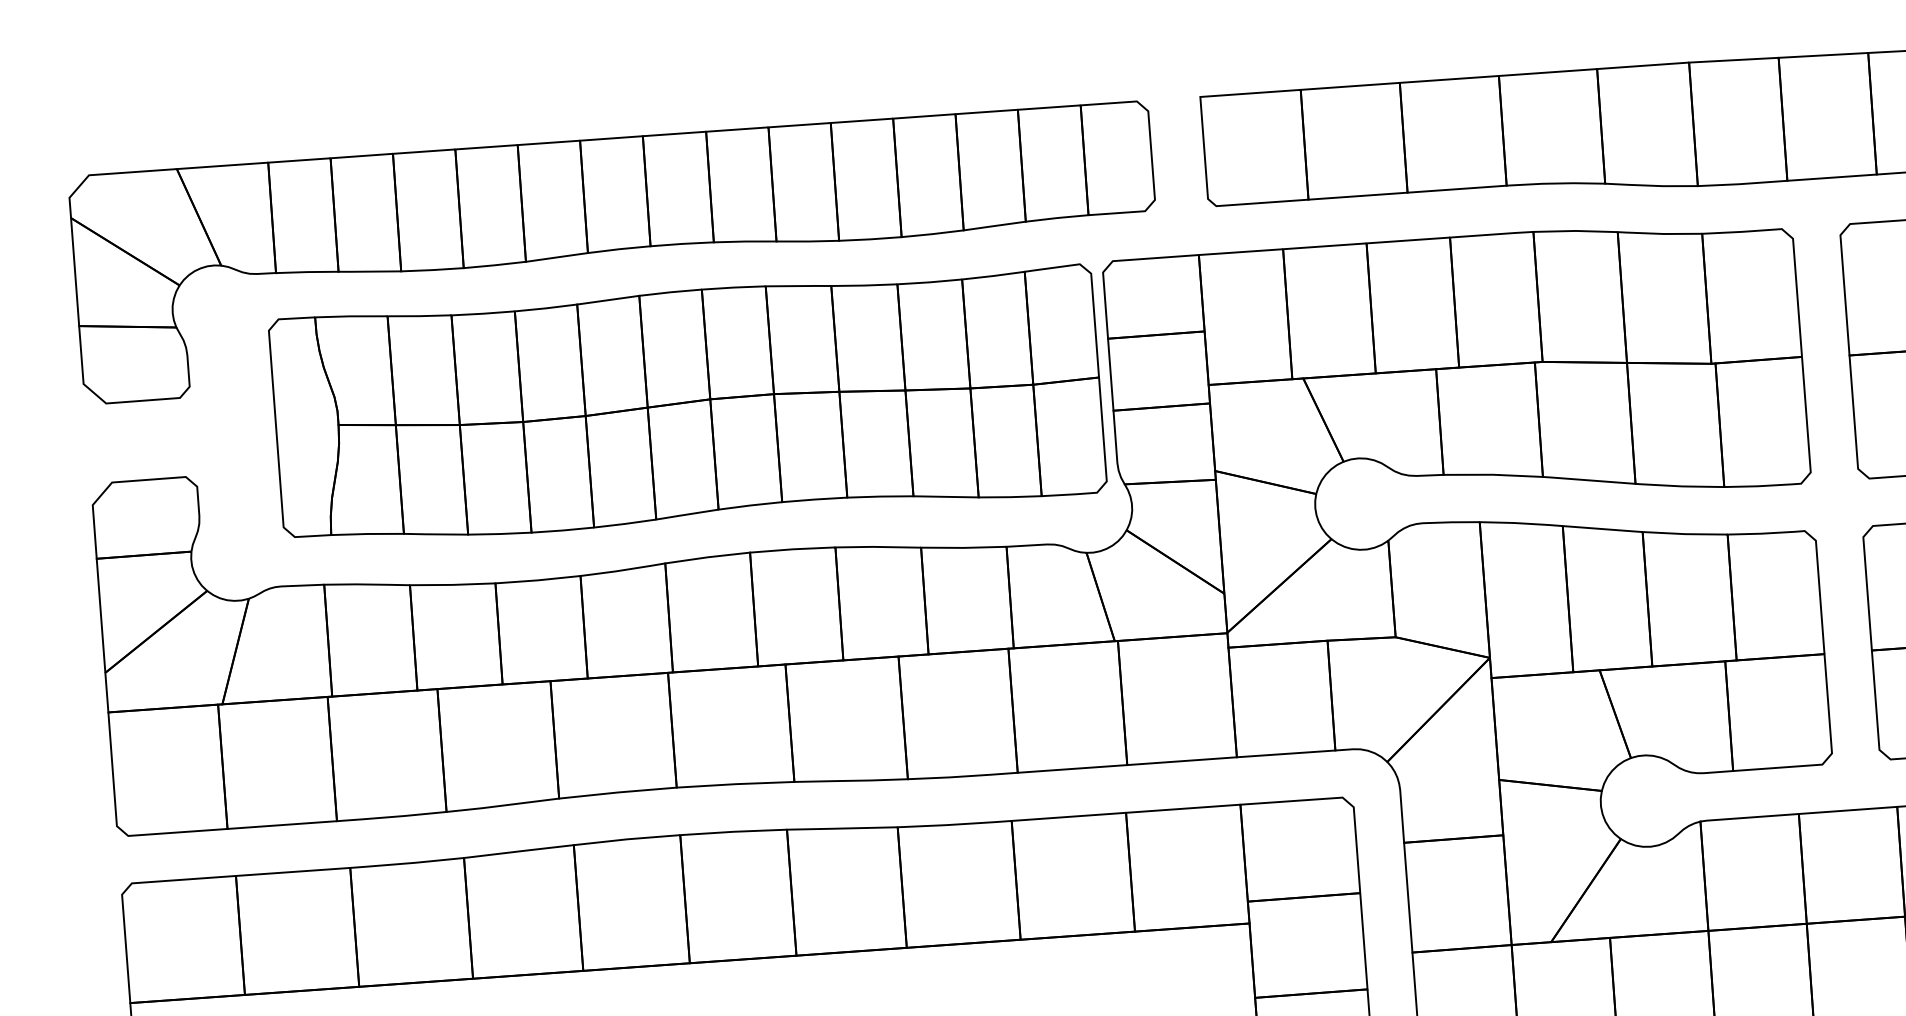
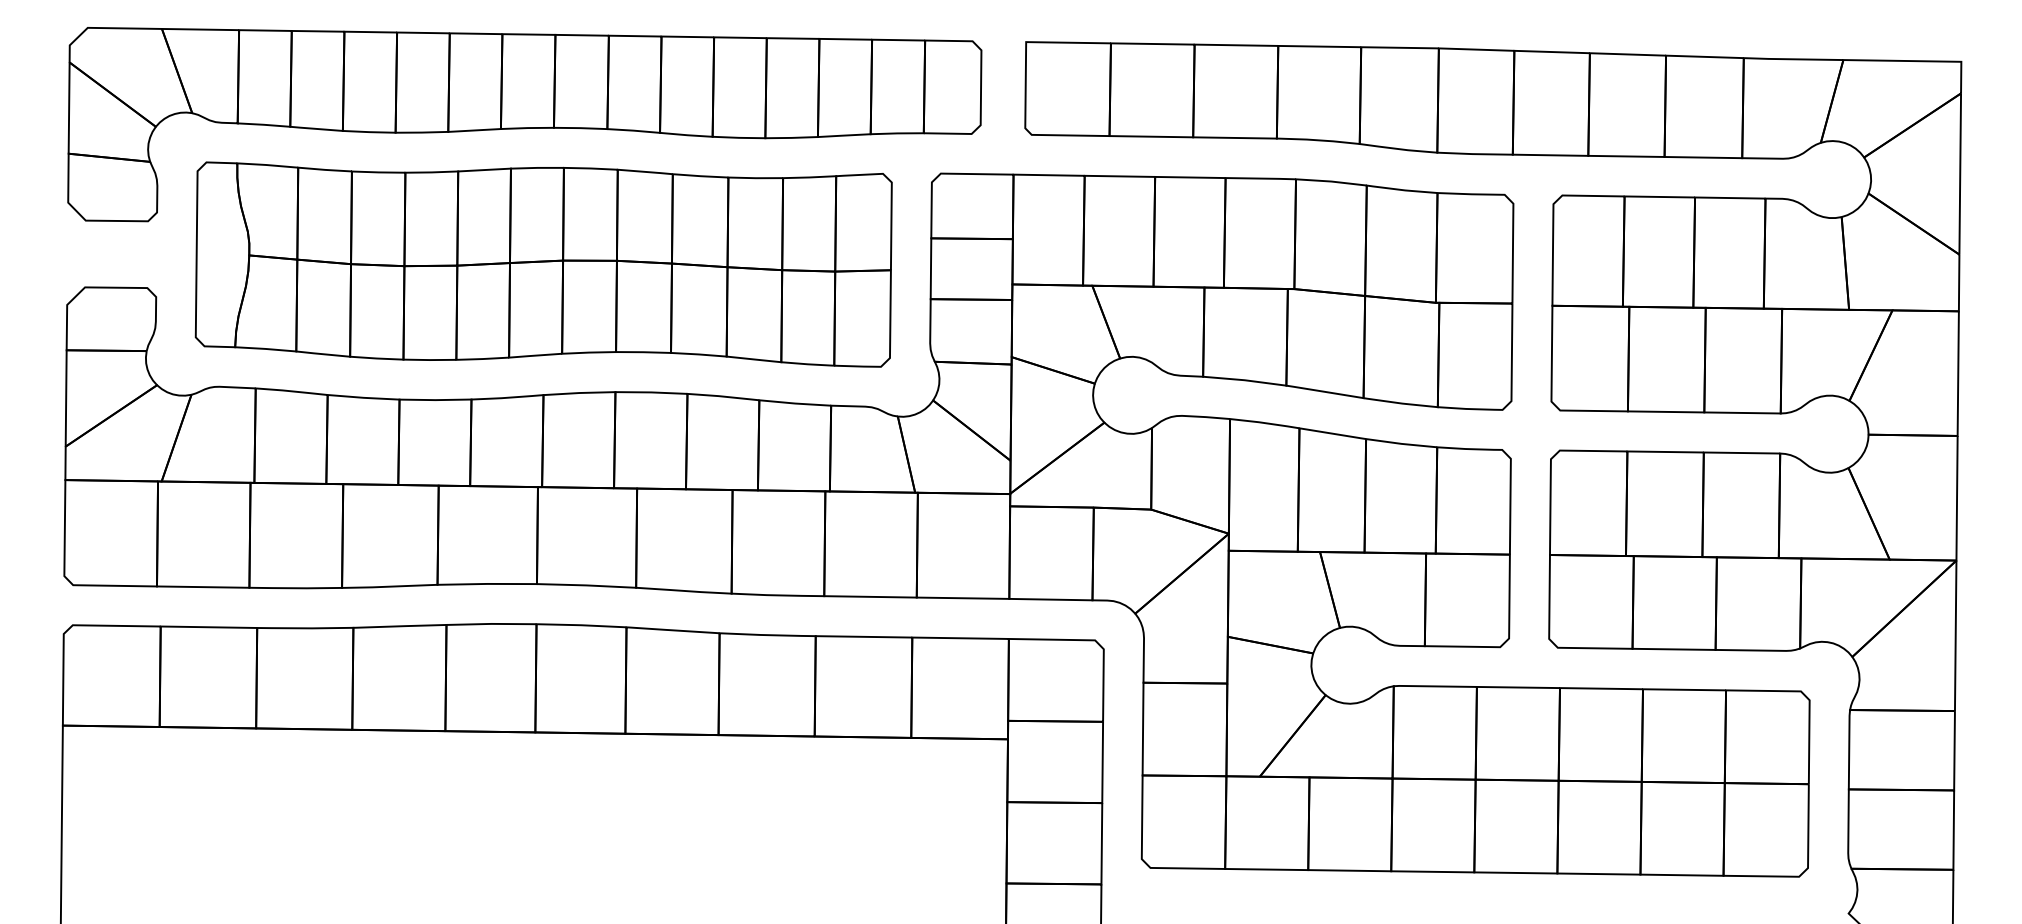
part: (687, 405) -> (543, 264), moved

